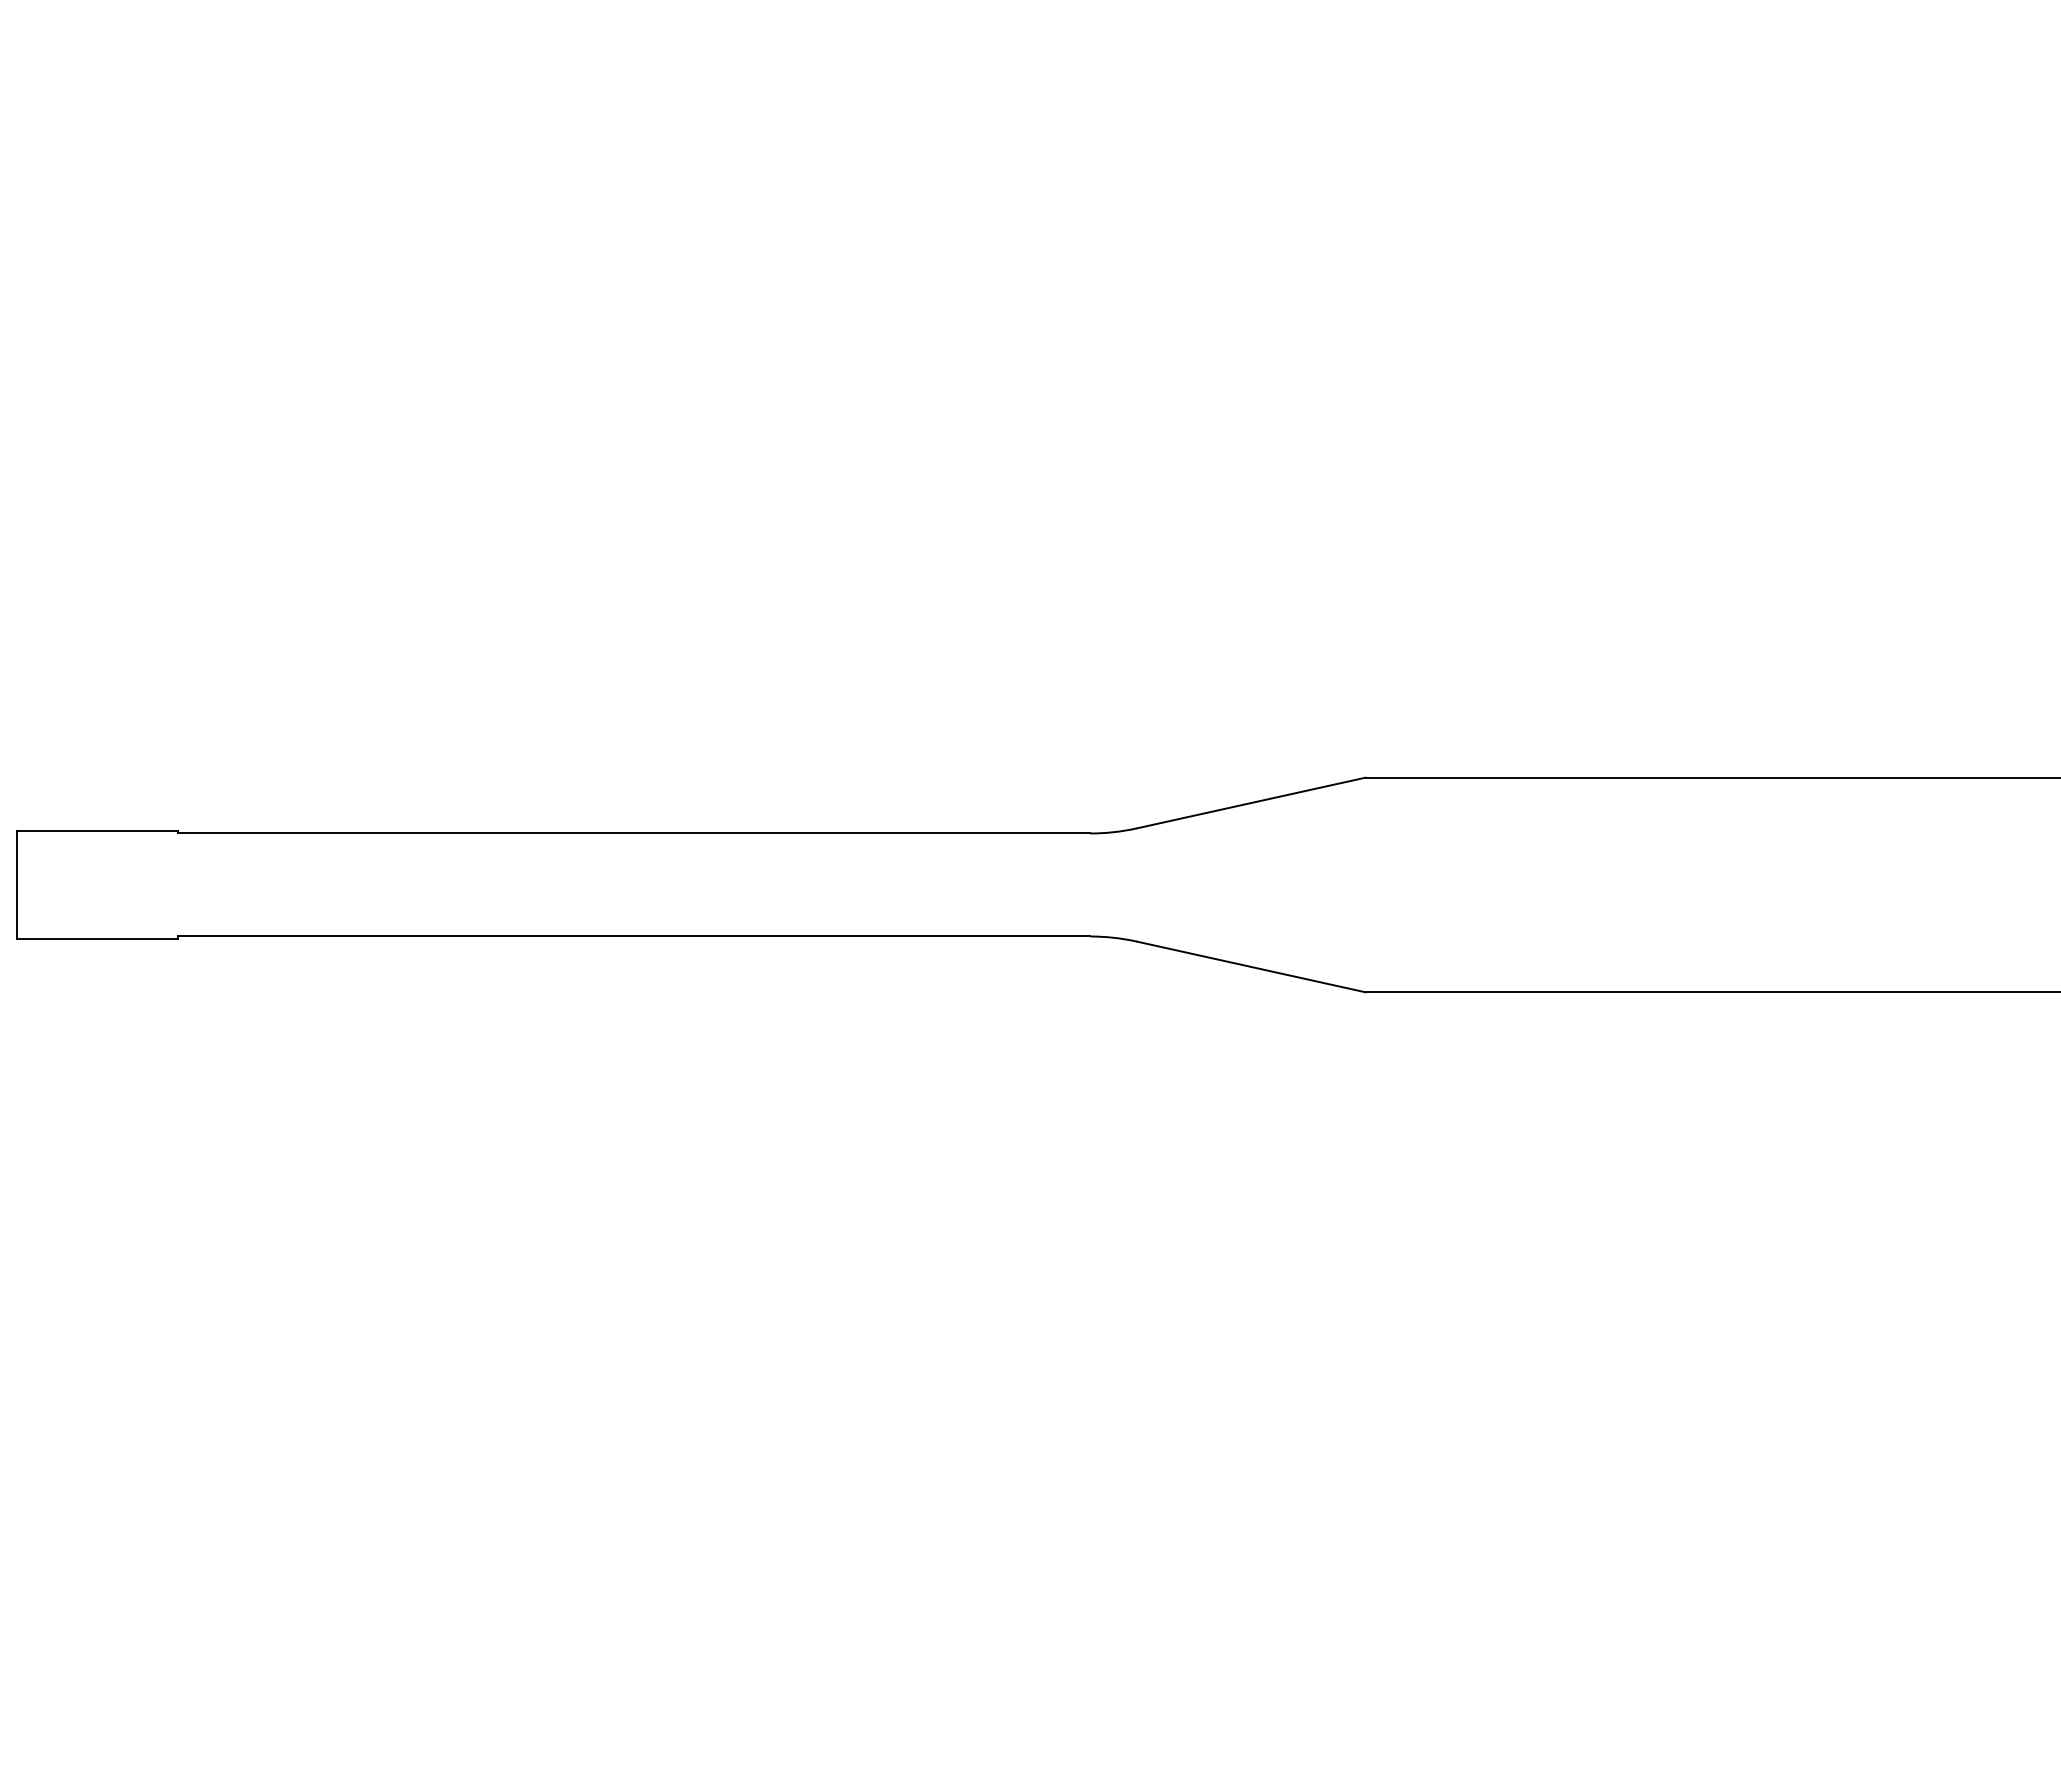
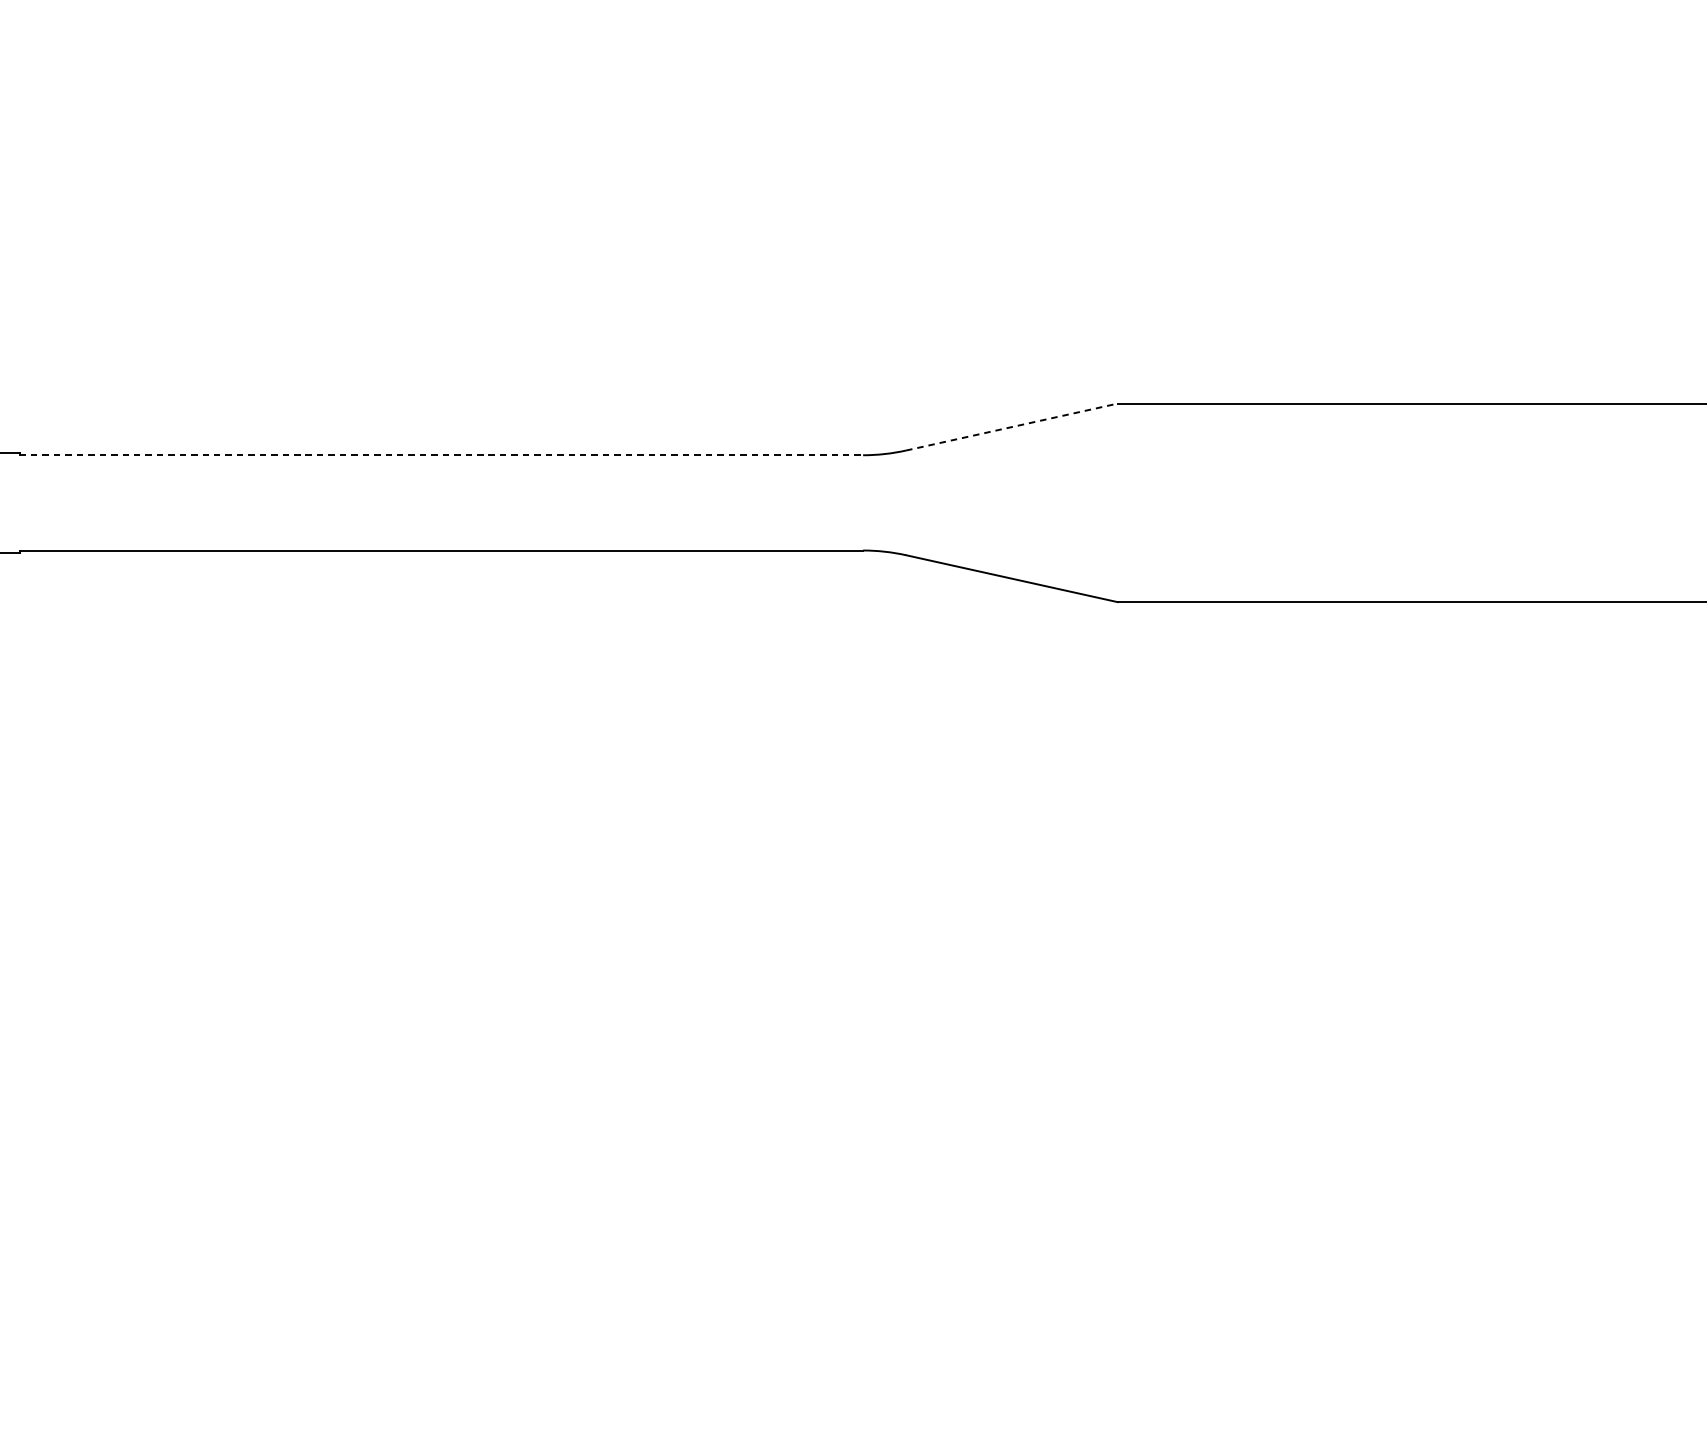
line: (1251, 802) -> (1012, 426), solid -> dashed
line: (634, 833) -> (441, 455), solid -> dashed

